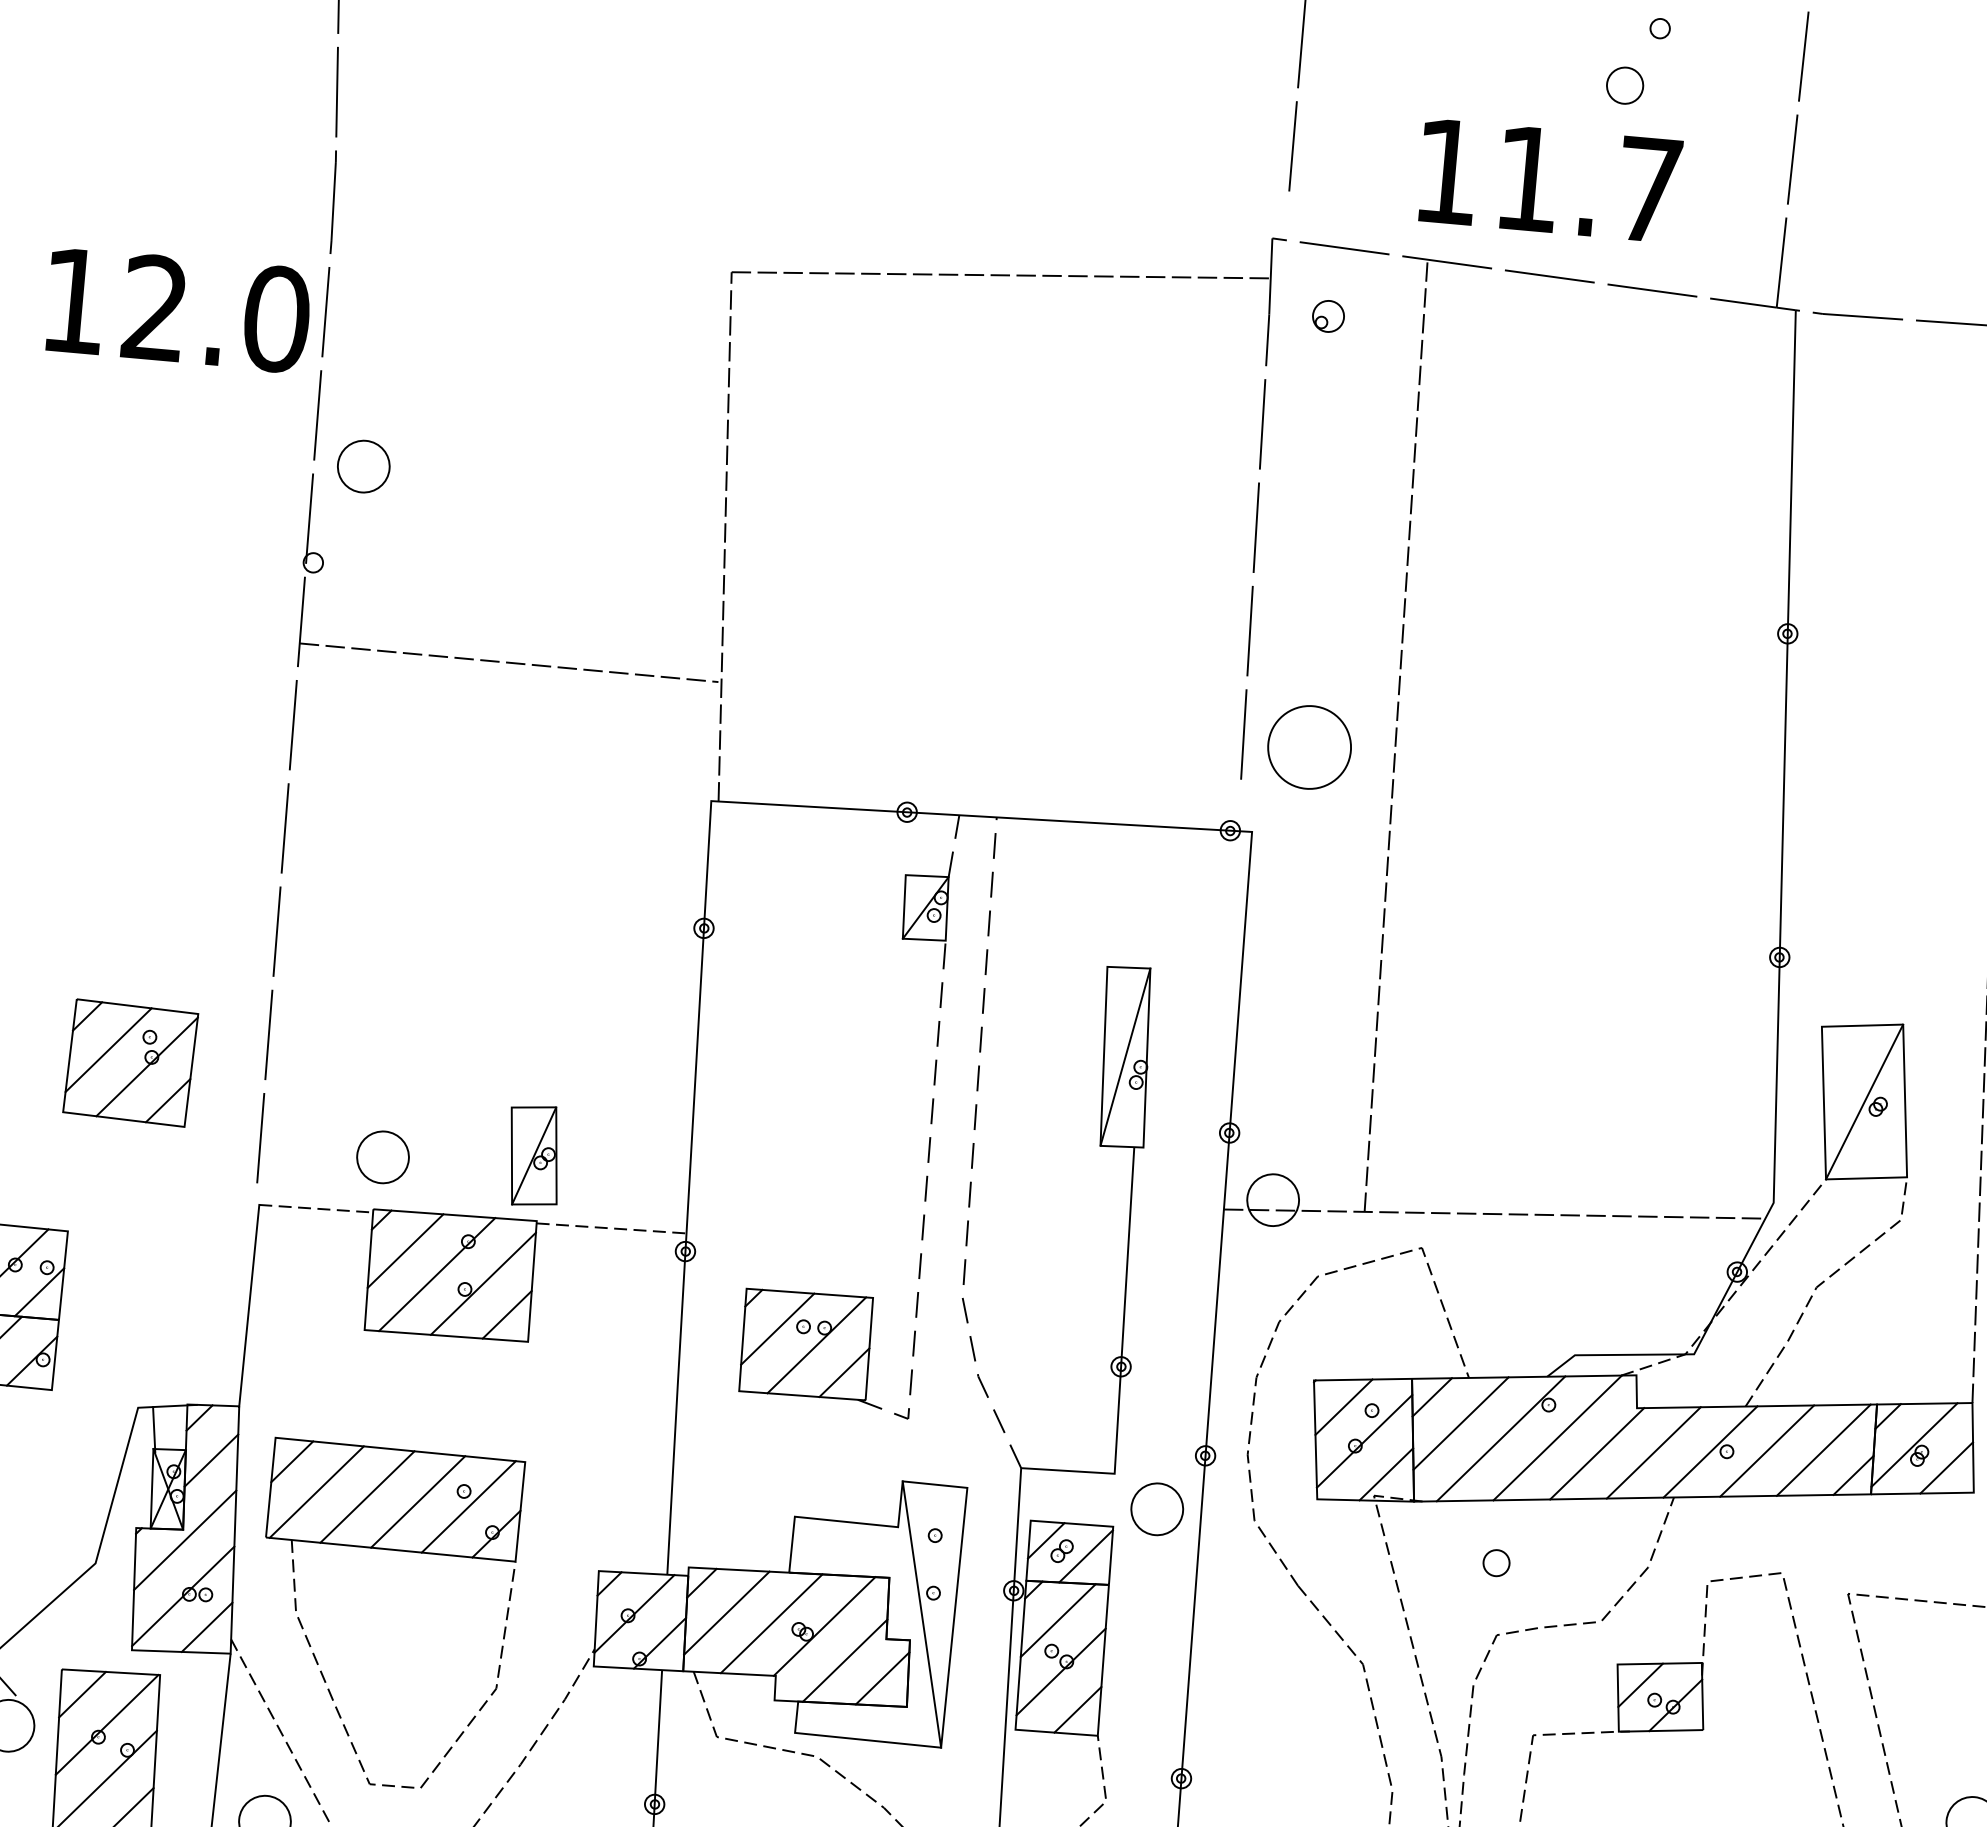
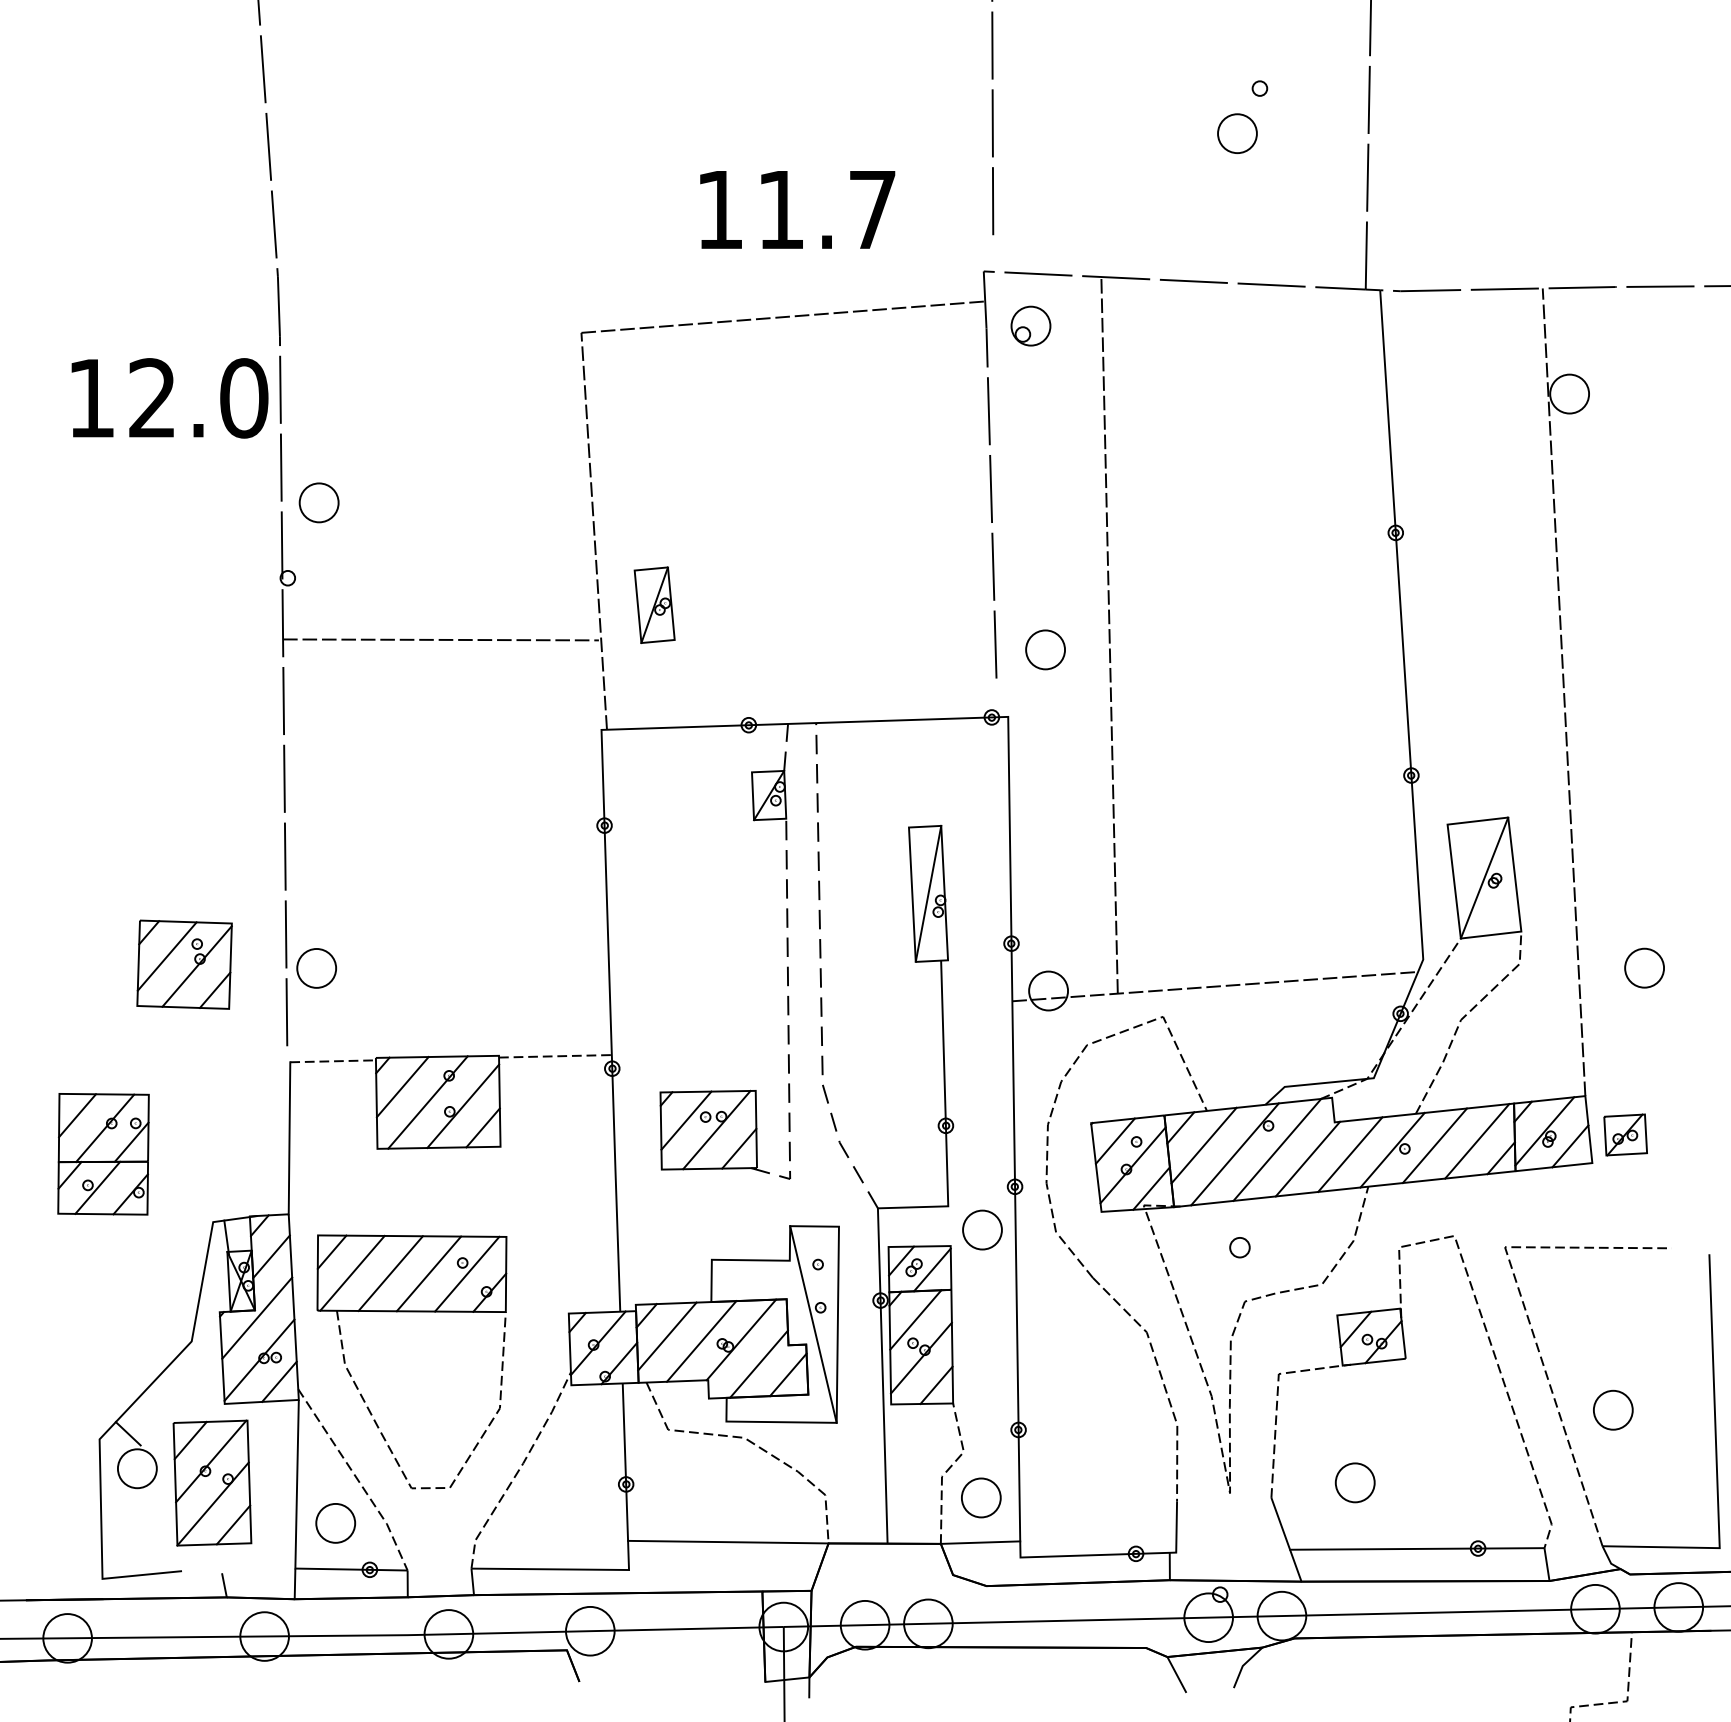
part: (1625, 85) -> (1237, 133), size x1.43
text: (1549, 180) -> (797, 209), moved
part: (1327, 315) -> (1030, 325), size x1.67
part: (1309, 746) -> (1045, 649), size x0.62
part: (534, 1154) -> (654, 604), moved
part: (382, 1157) -> (316, 968), moved

